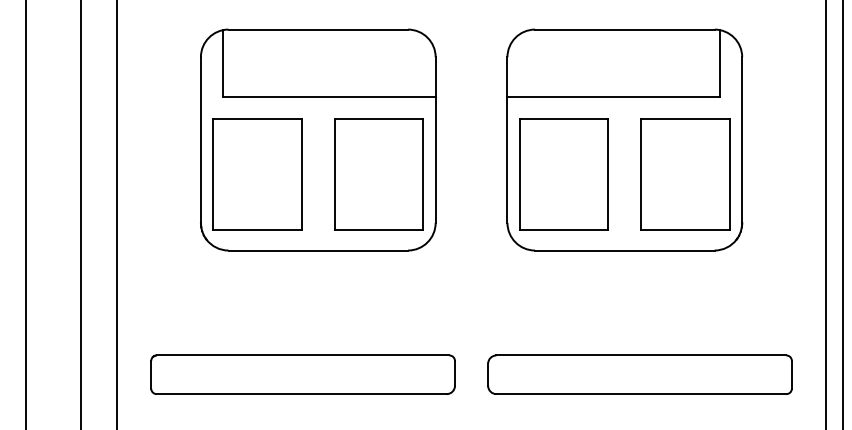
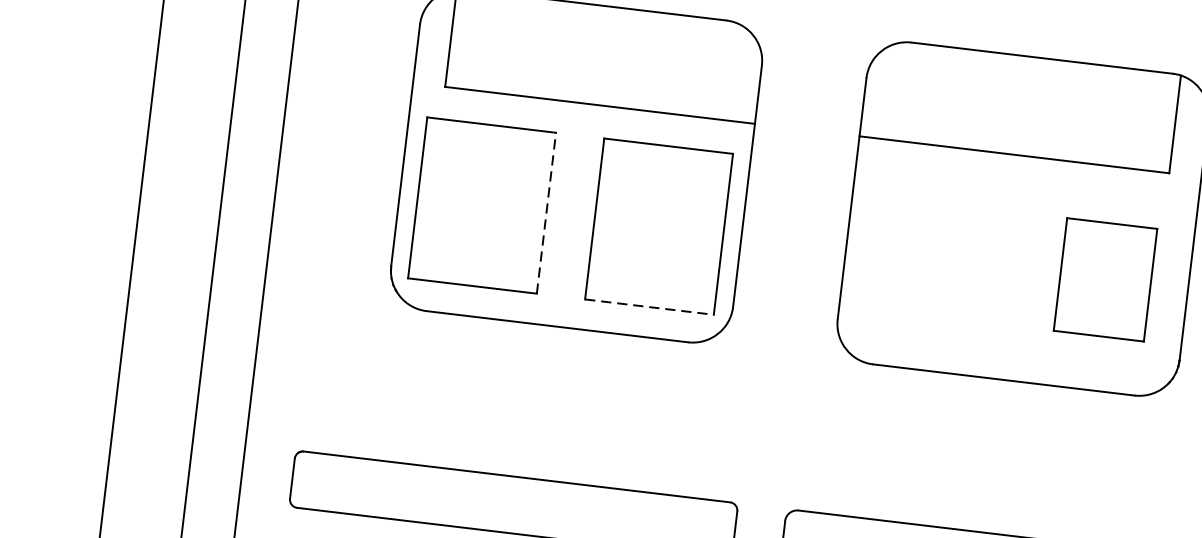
line: (301, 174) -> (546, 213), solid -> dashed
part: (563, 174) -> (927, 258), removed
part: (685, 174) -> (1105, 279), size x0.7
line: (379, 229) -> (650, 306), solid -> dashed

